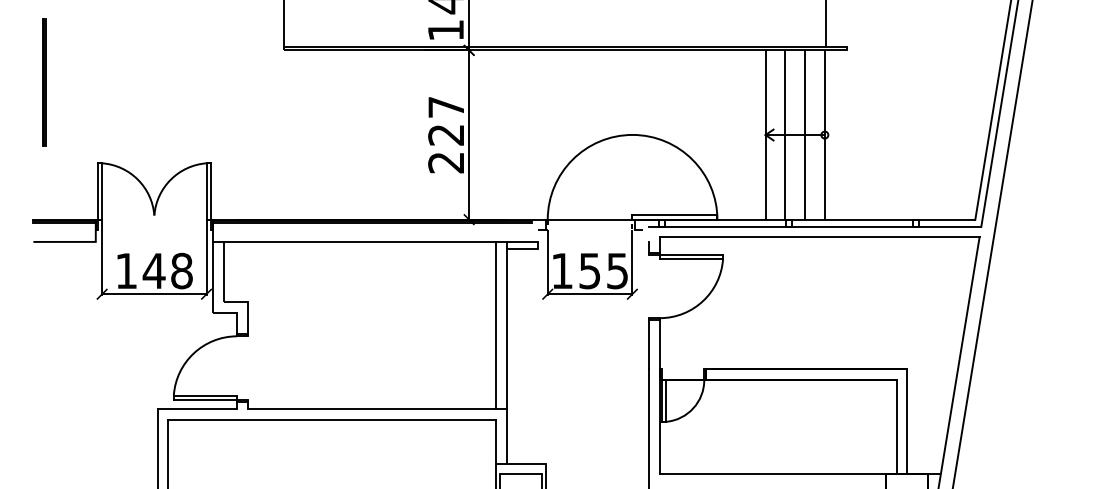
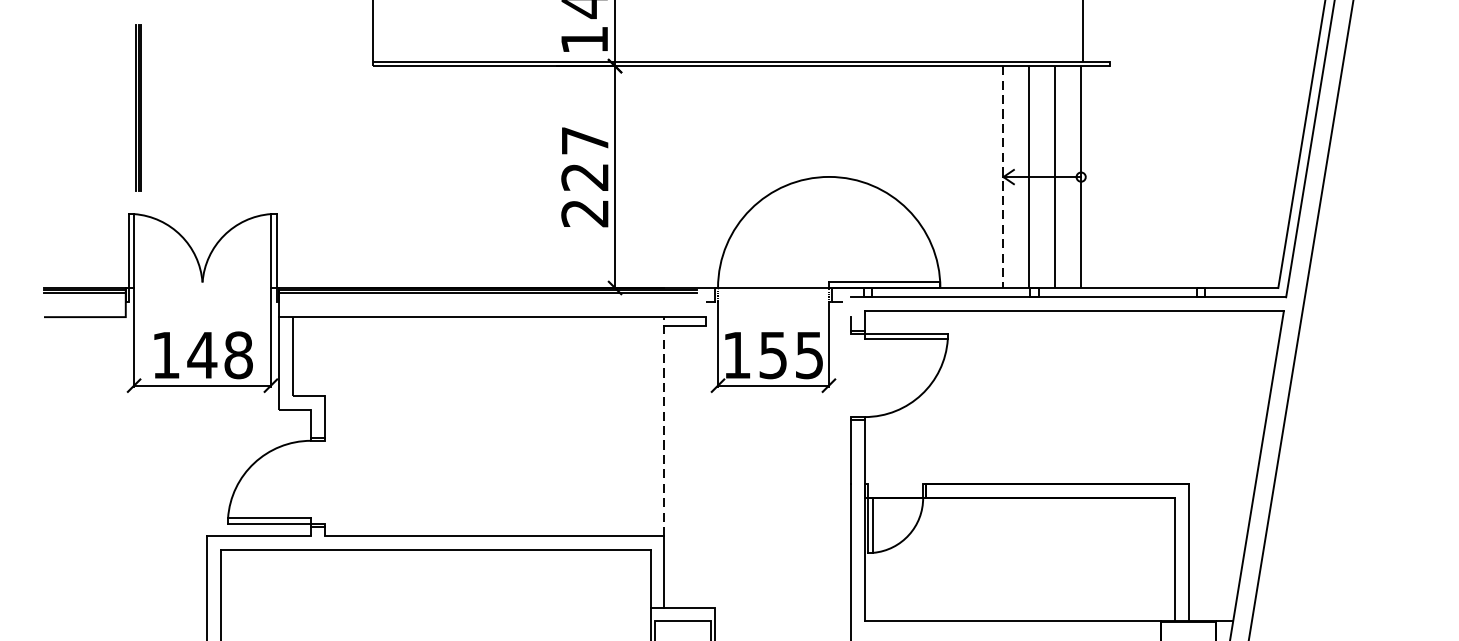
line: (44, 82) -> (138, 108), moved
line: (765, 135) -> (1003, 177), solid -> dashed
line: (496, 325) -> (650, 426), removed
line: (506, 325) -> (663, 426), solid -> dashed

